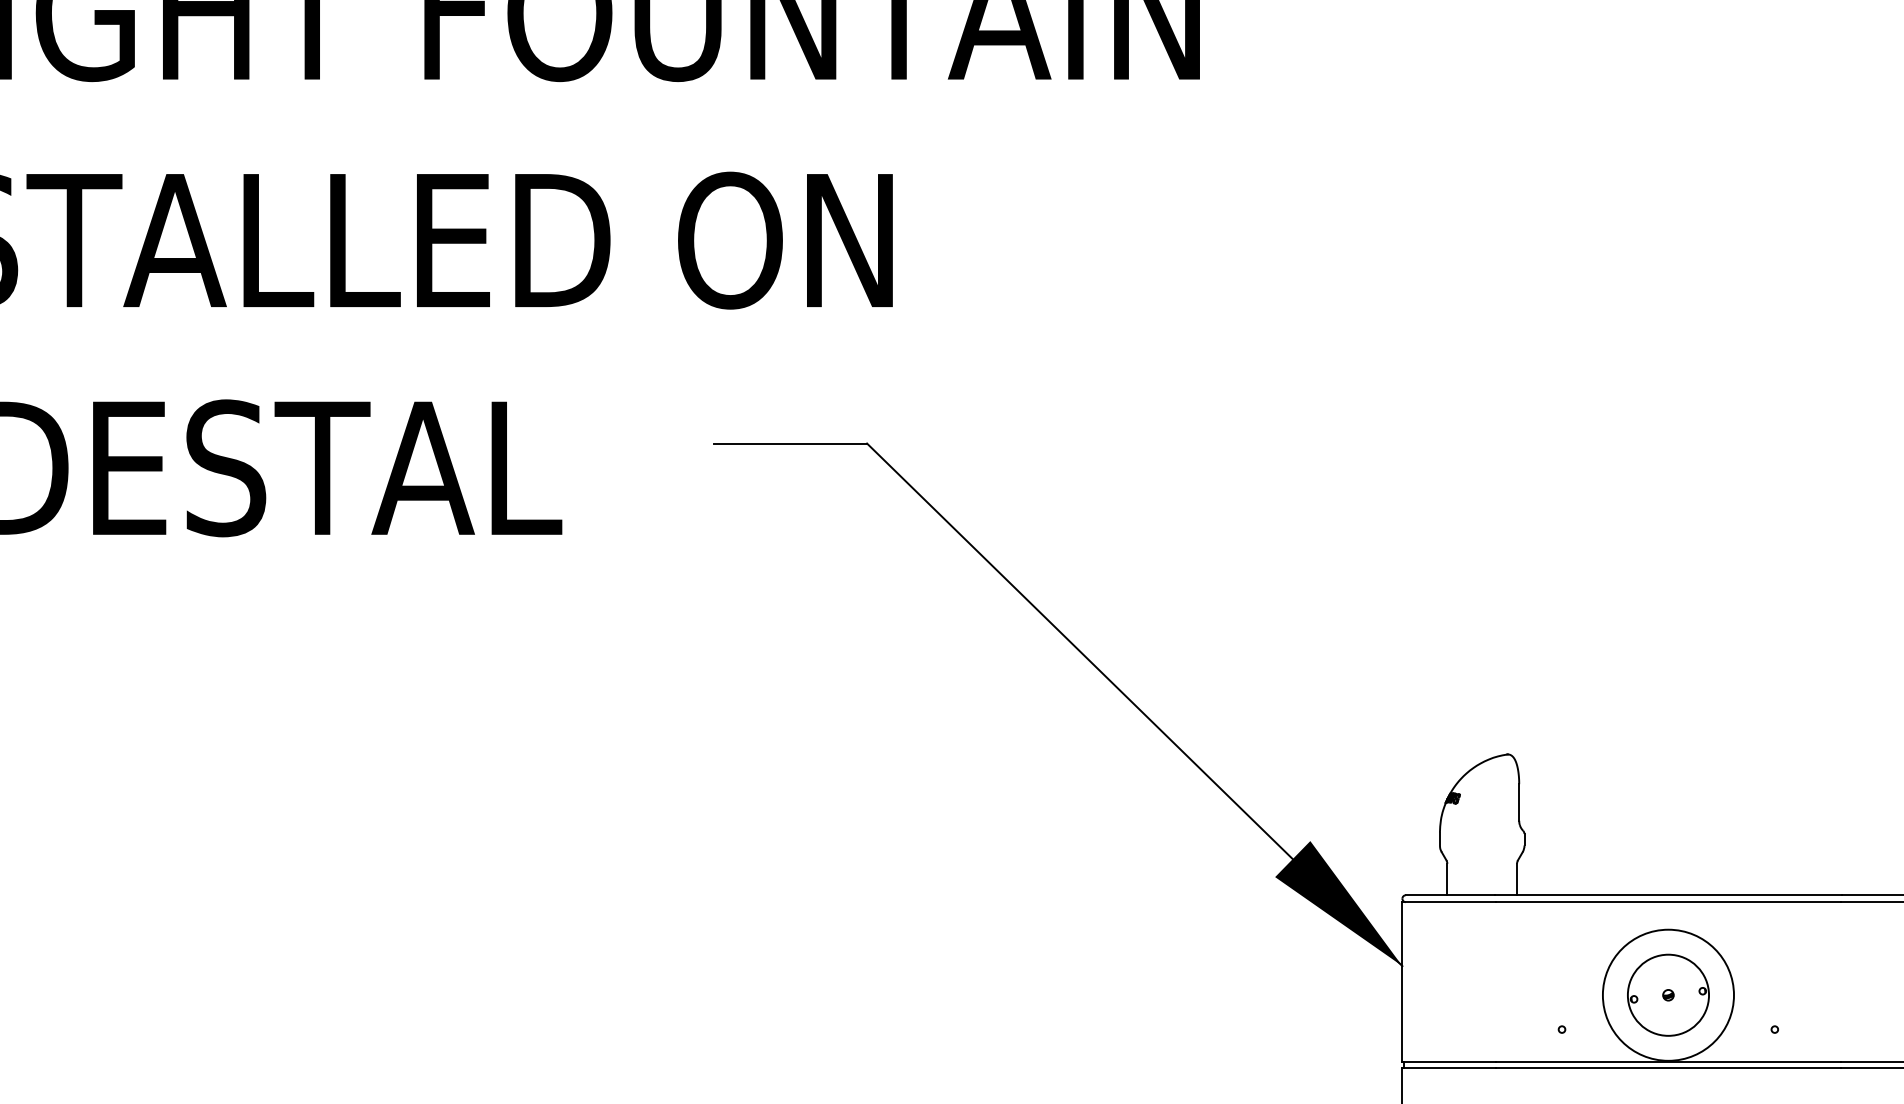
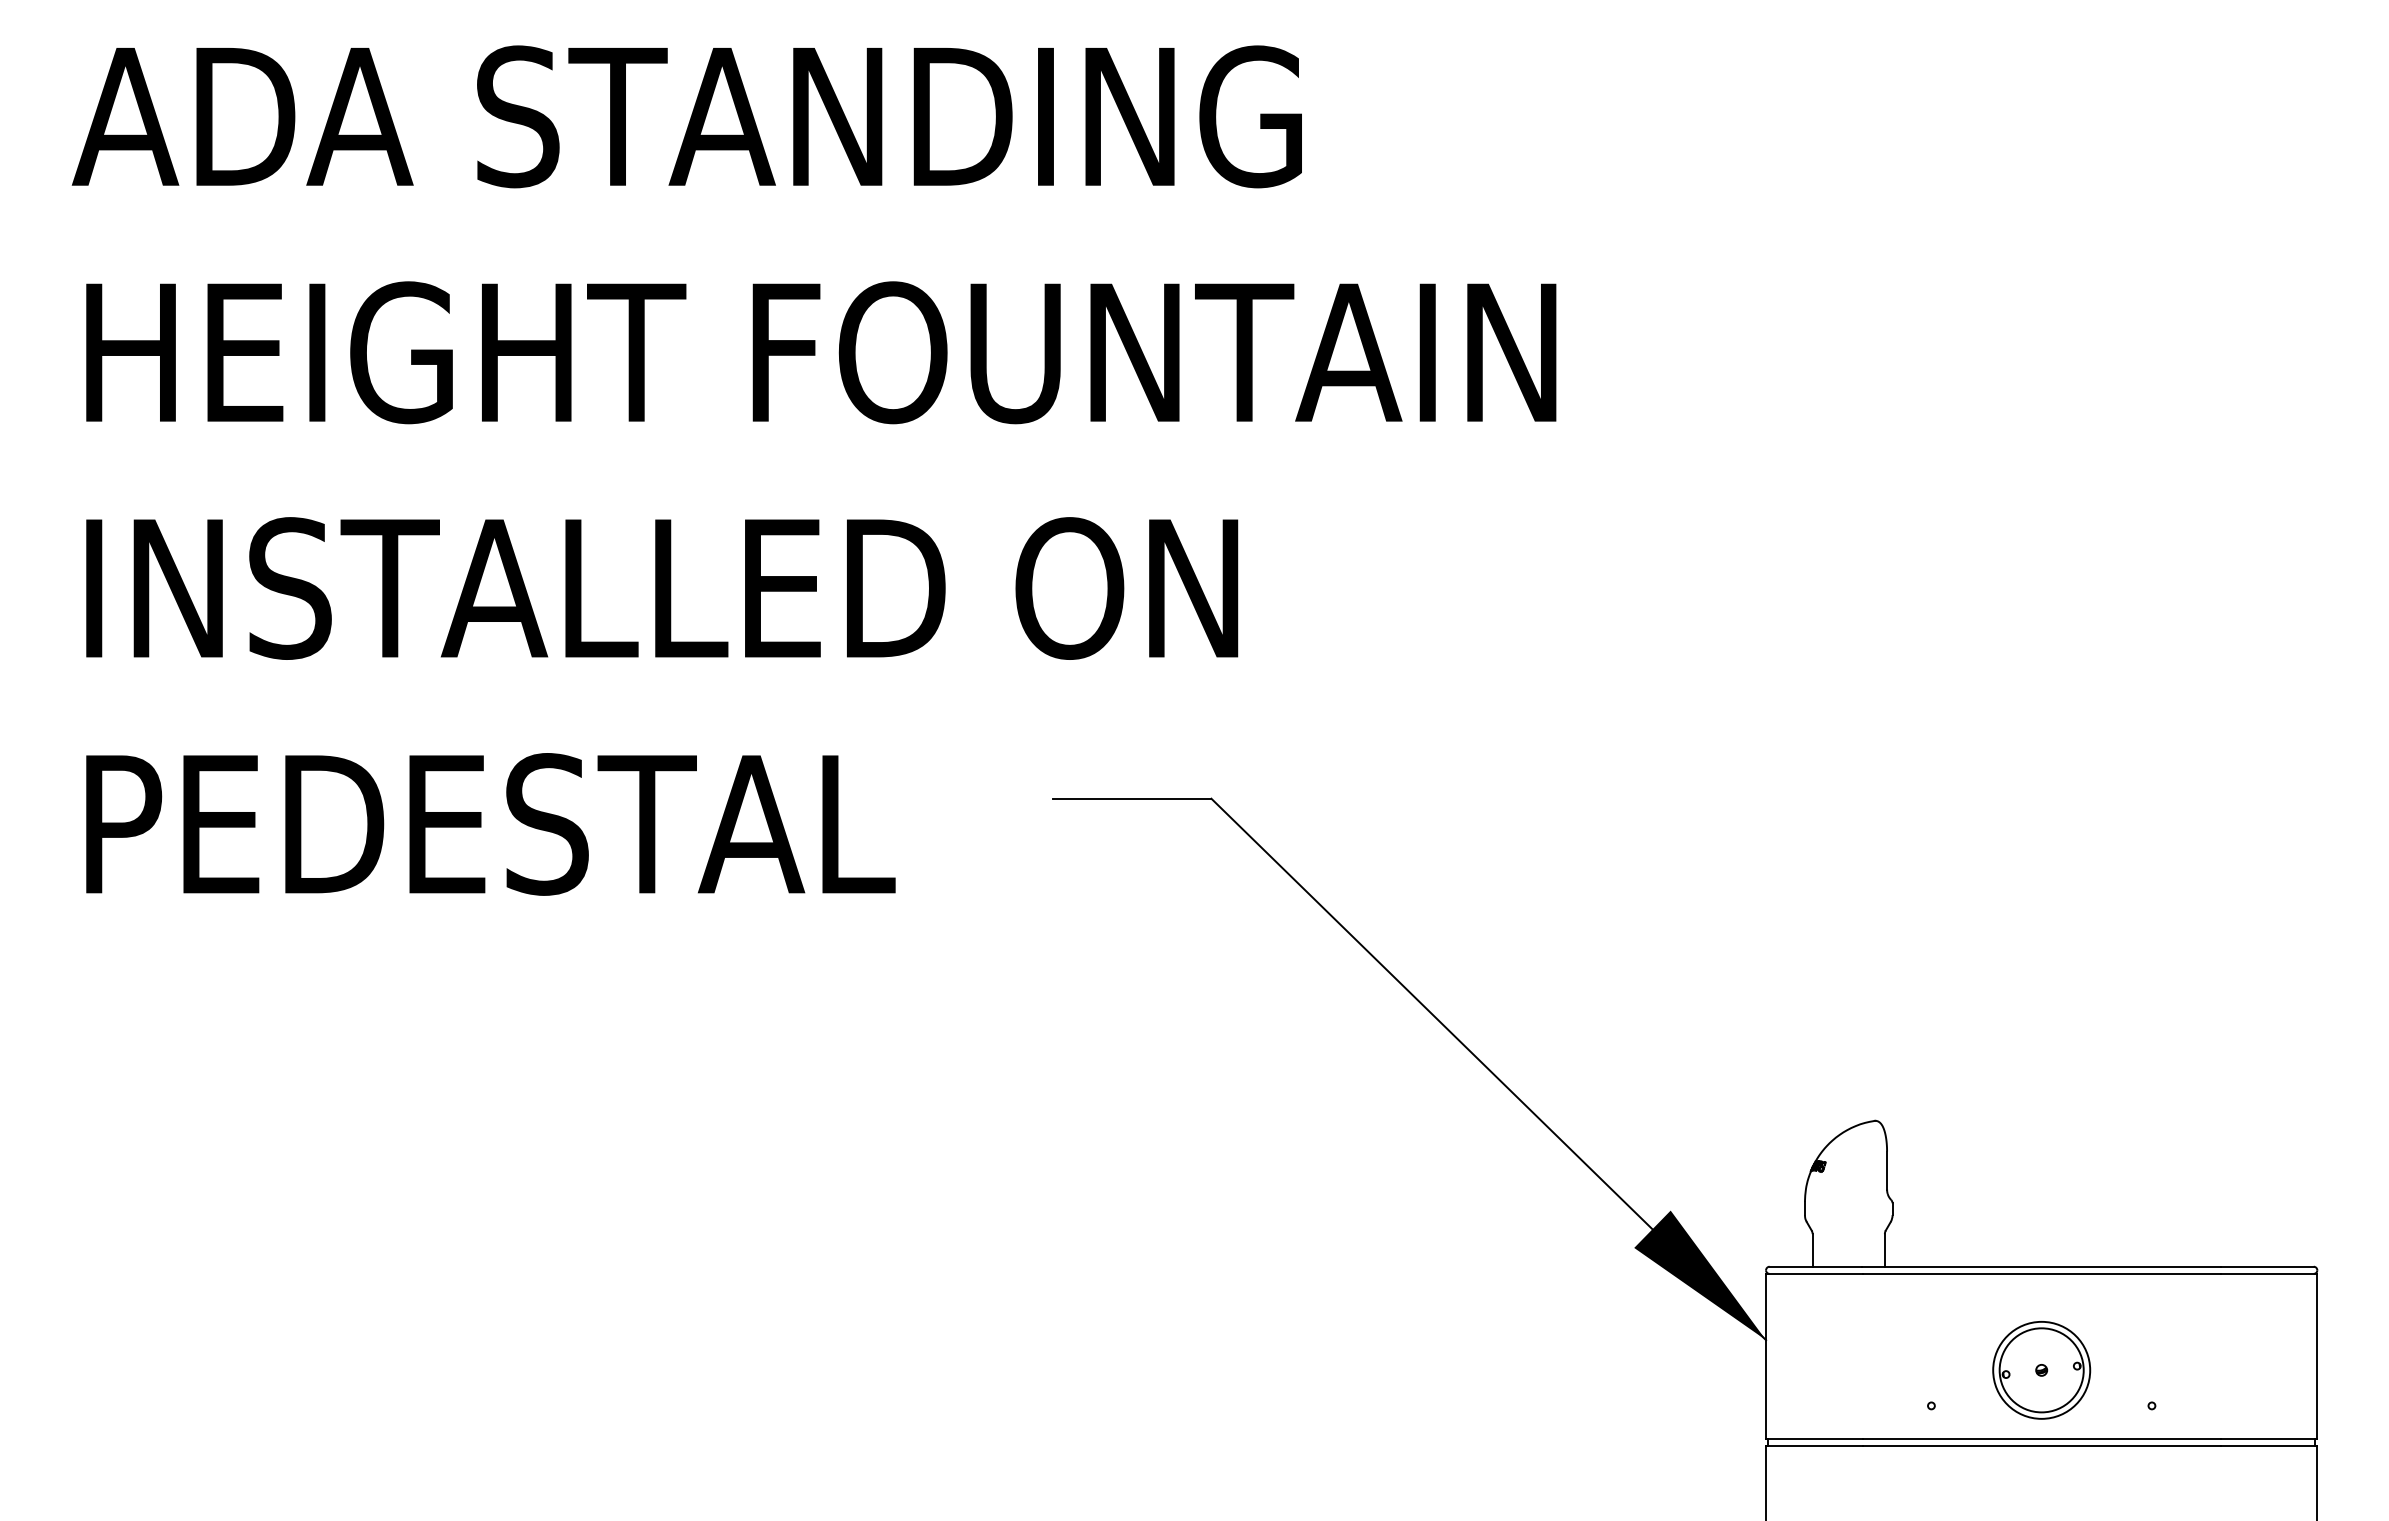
circle: (1668, 994) -> (2041, 1369), size x0.71

